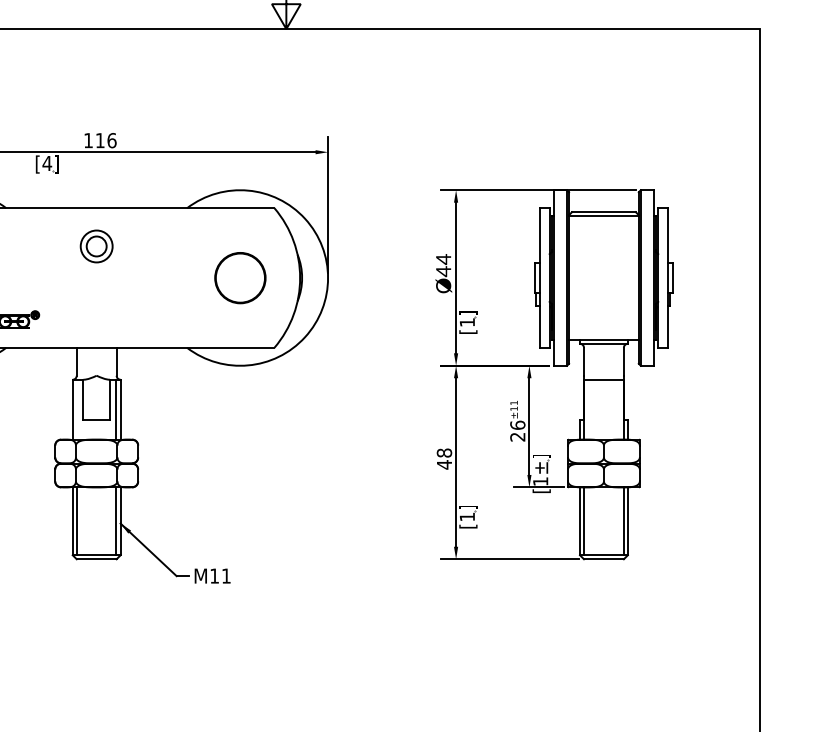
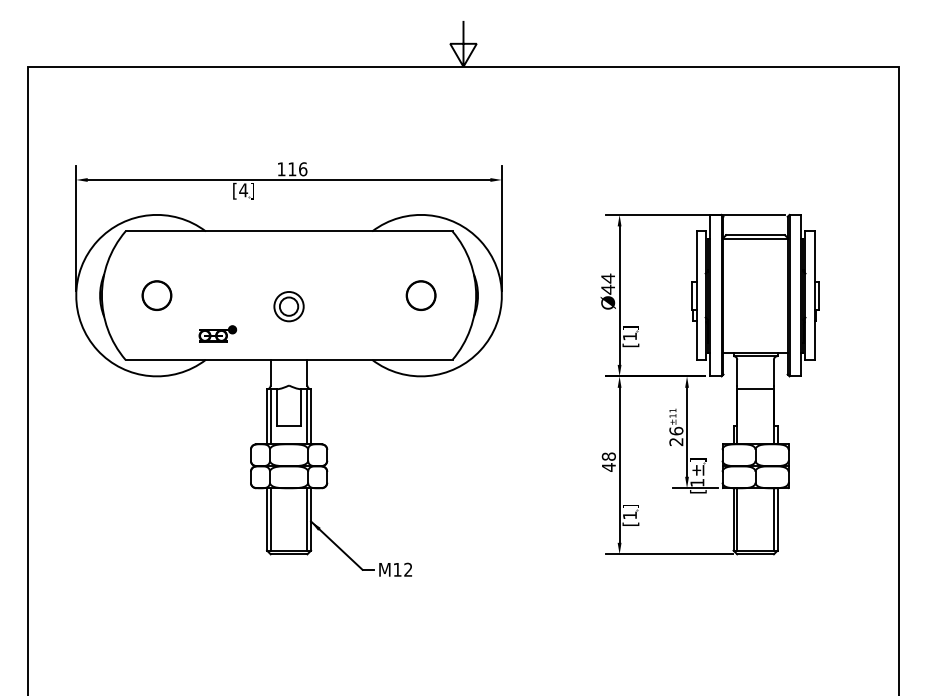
part: (96, 246) -> (288, 306), moved
part: (239, 277) -> (420, 295), size x0.62
line: (76, 409) -> (270, 416), added
text: (226, 575) -> (408, 569), M11 -> M12

